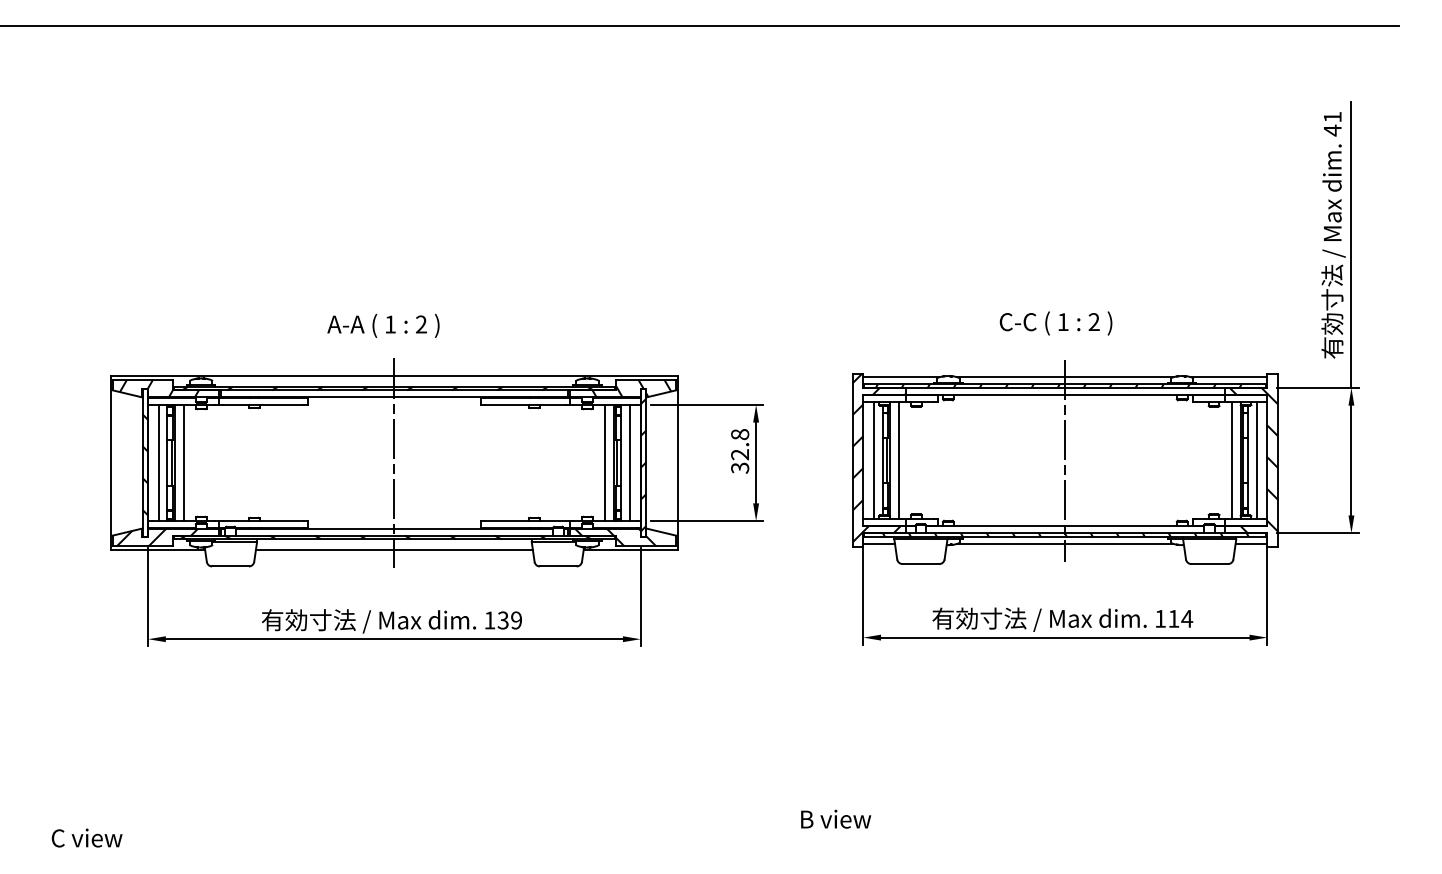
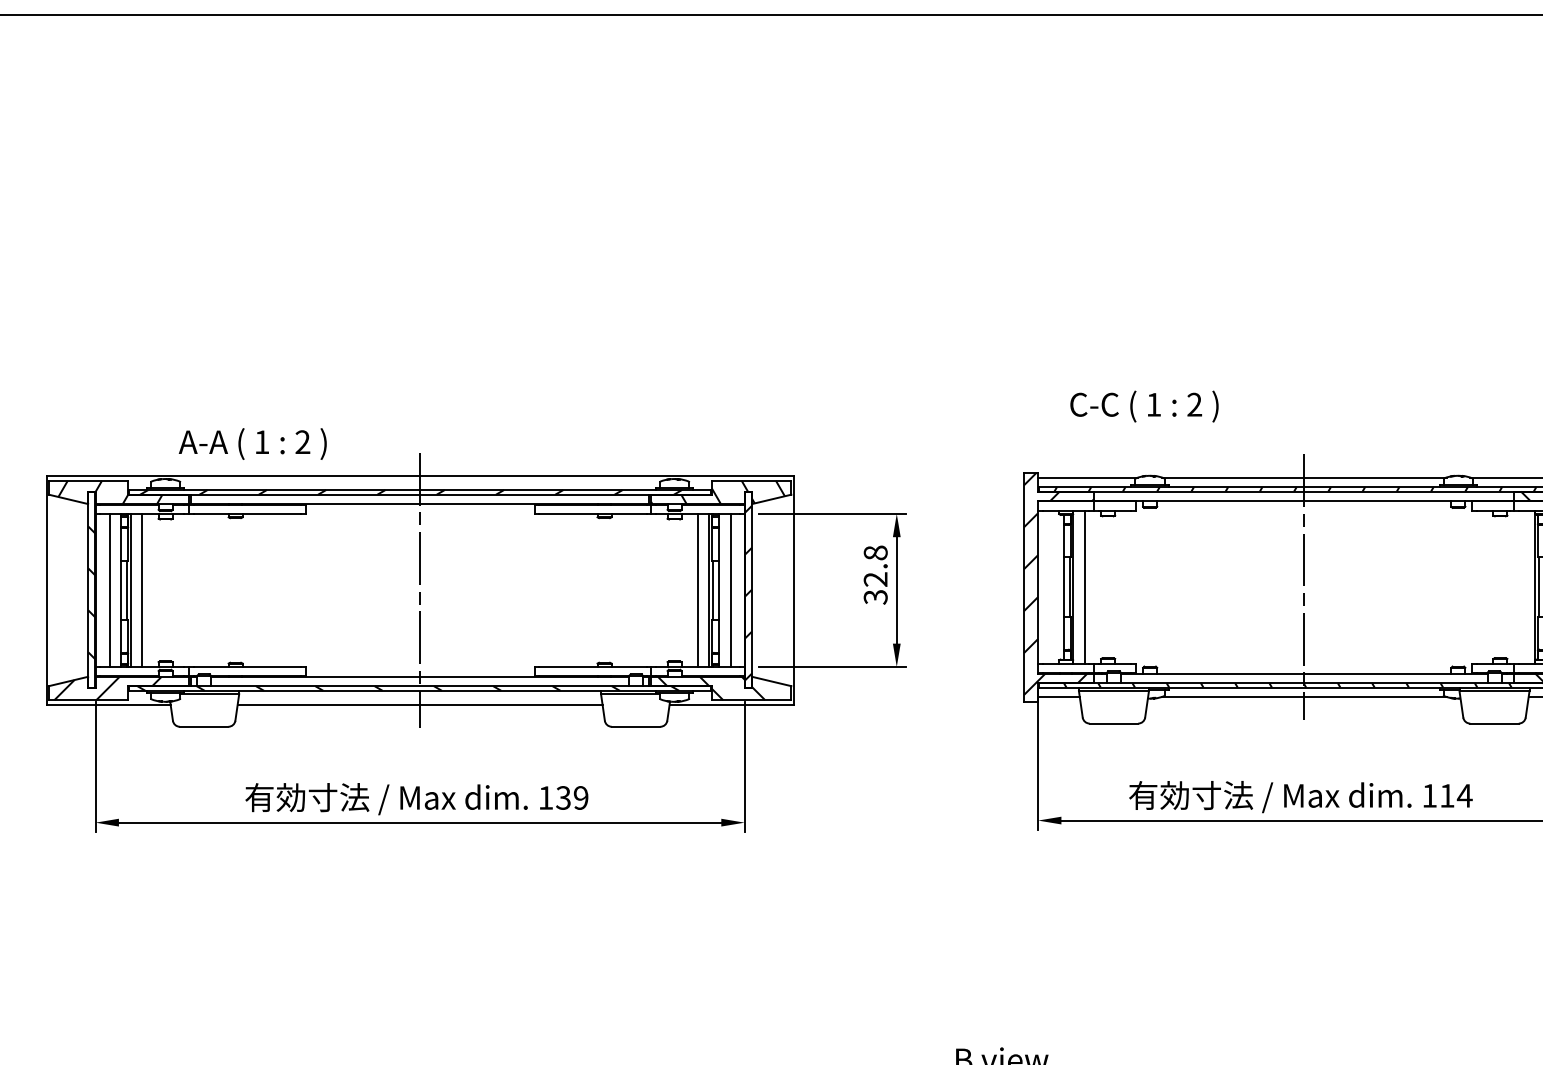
text: (1055, 323) -> (1143, 406), moved
text: (383, 325) -> (252, 443), moved
line: (873, 460) -> (1051, 587), removed
line: (1231, 460) -> (1523, 587), removed

